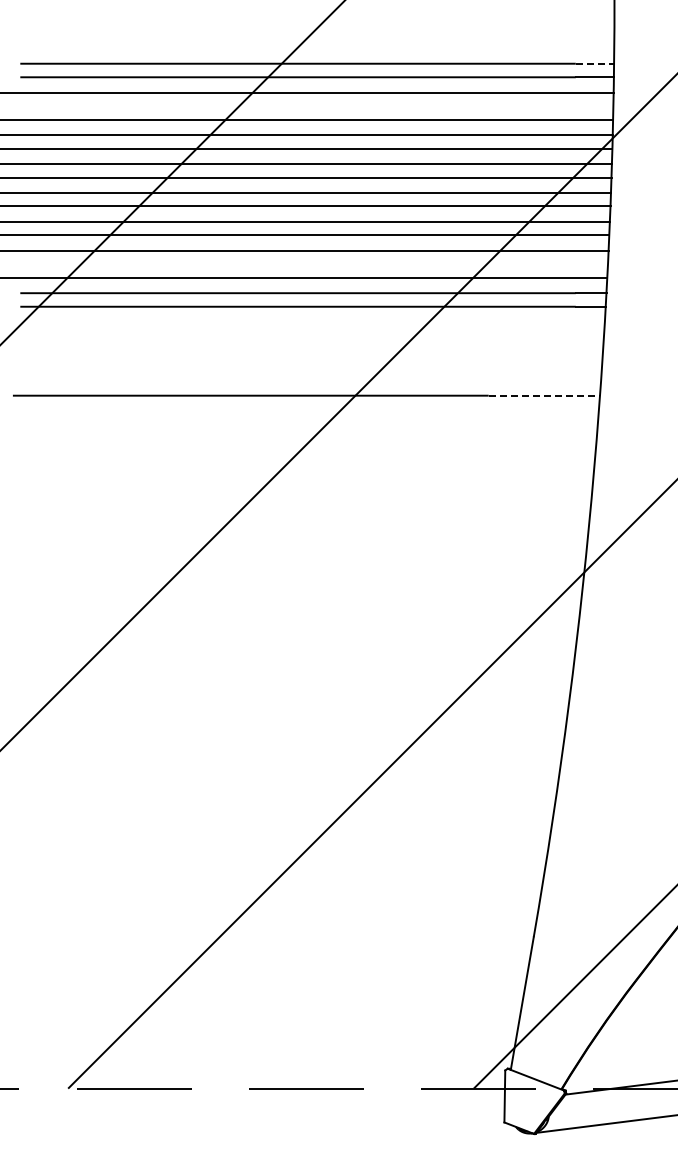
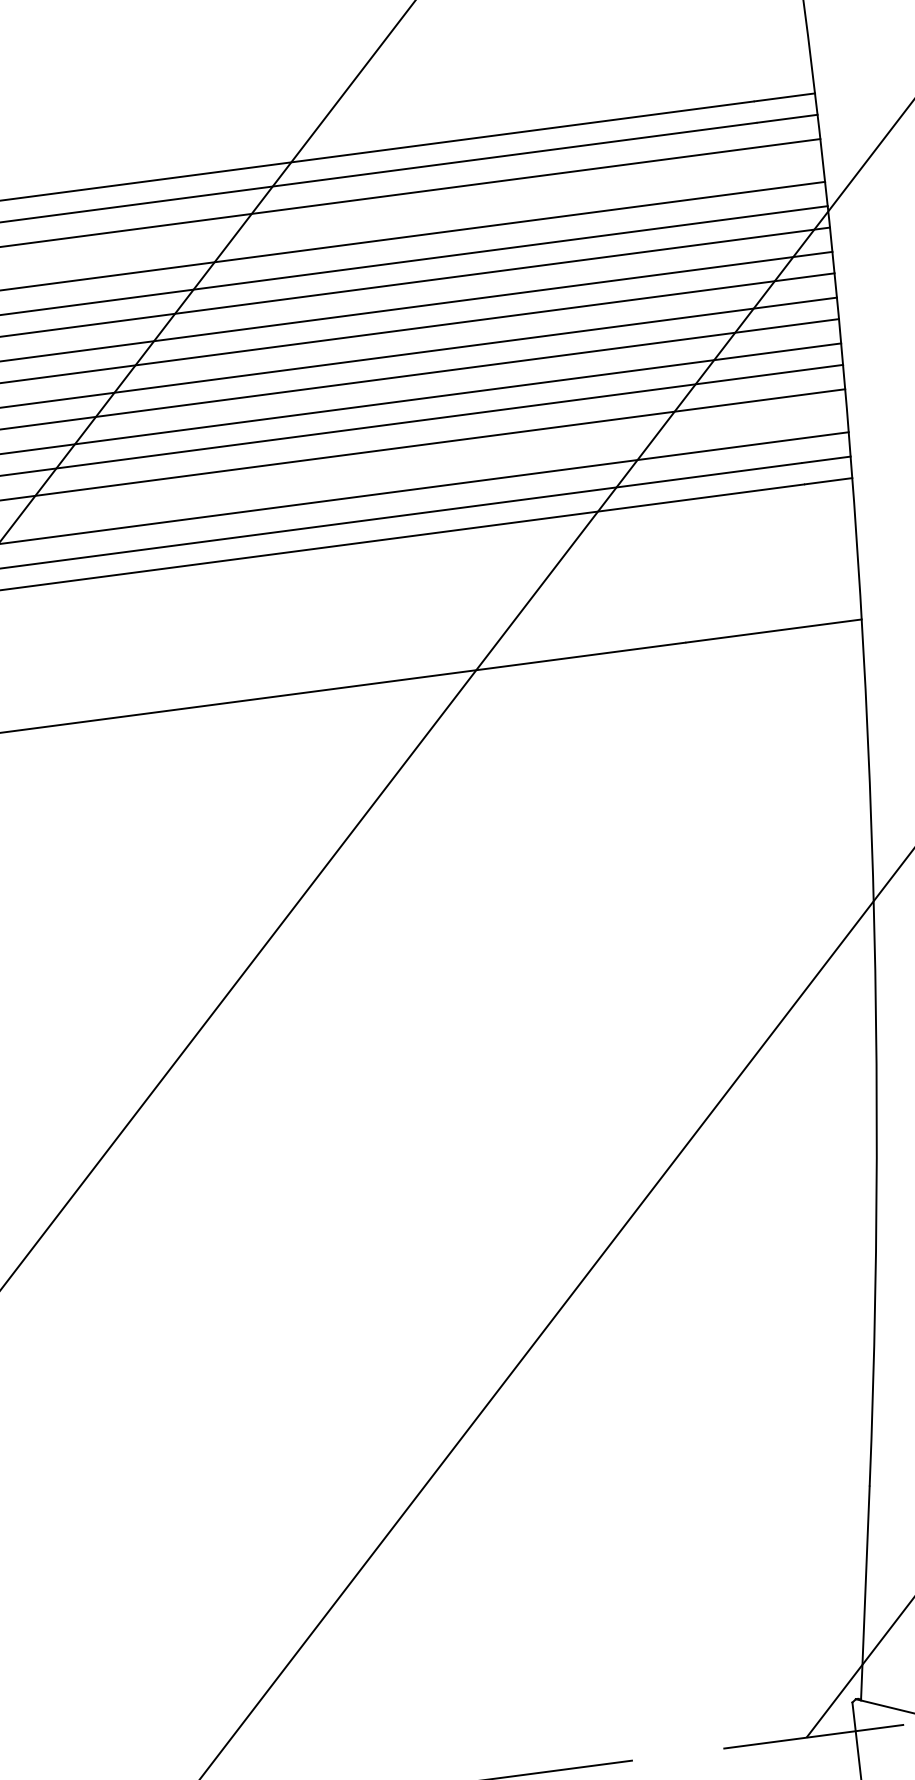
line: (595, 63) -> (785, 96), dashed -> solid
line: (544, 395) -> (774, 630), dashed -> solid

